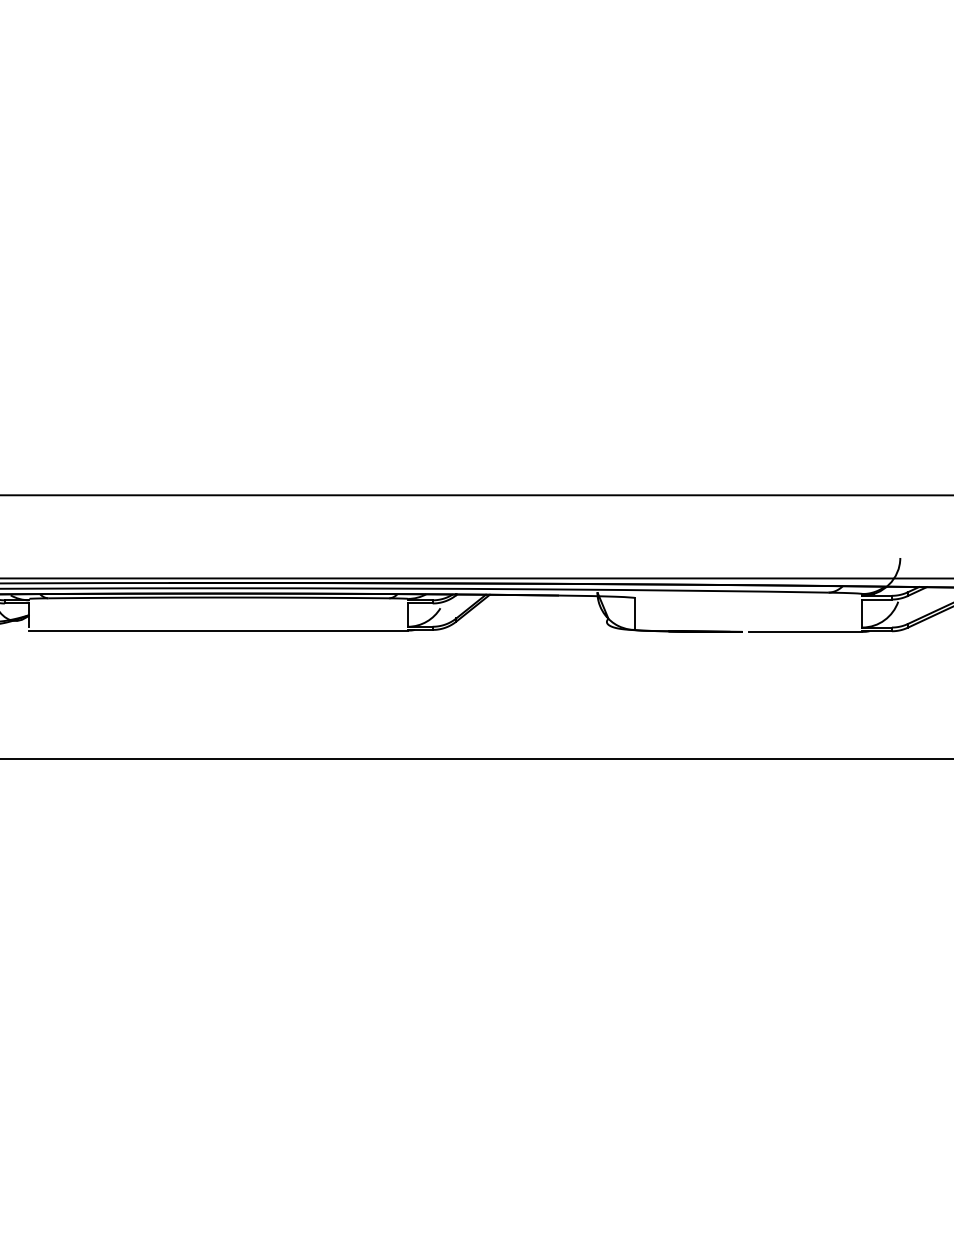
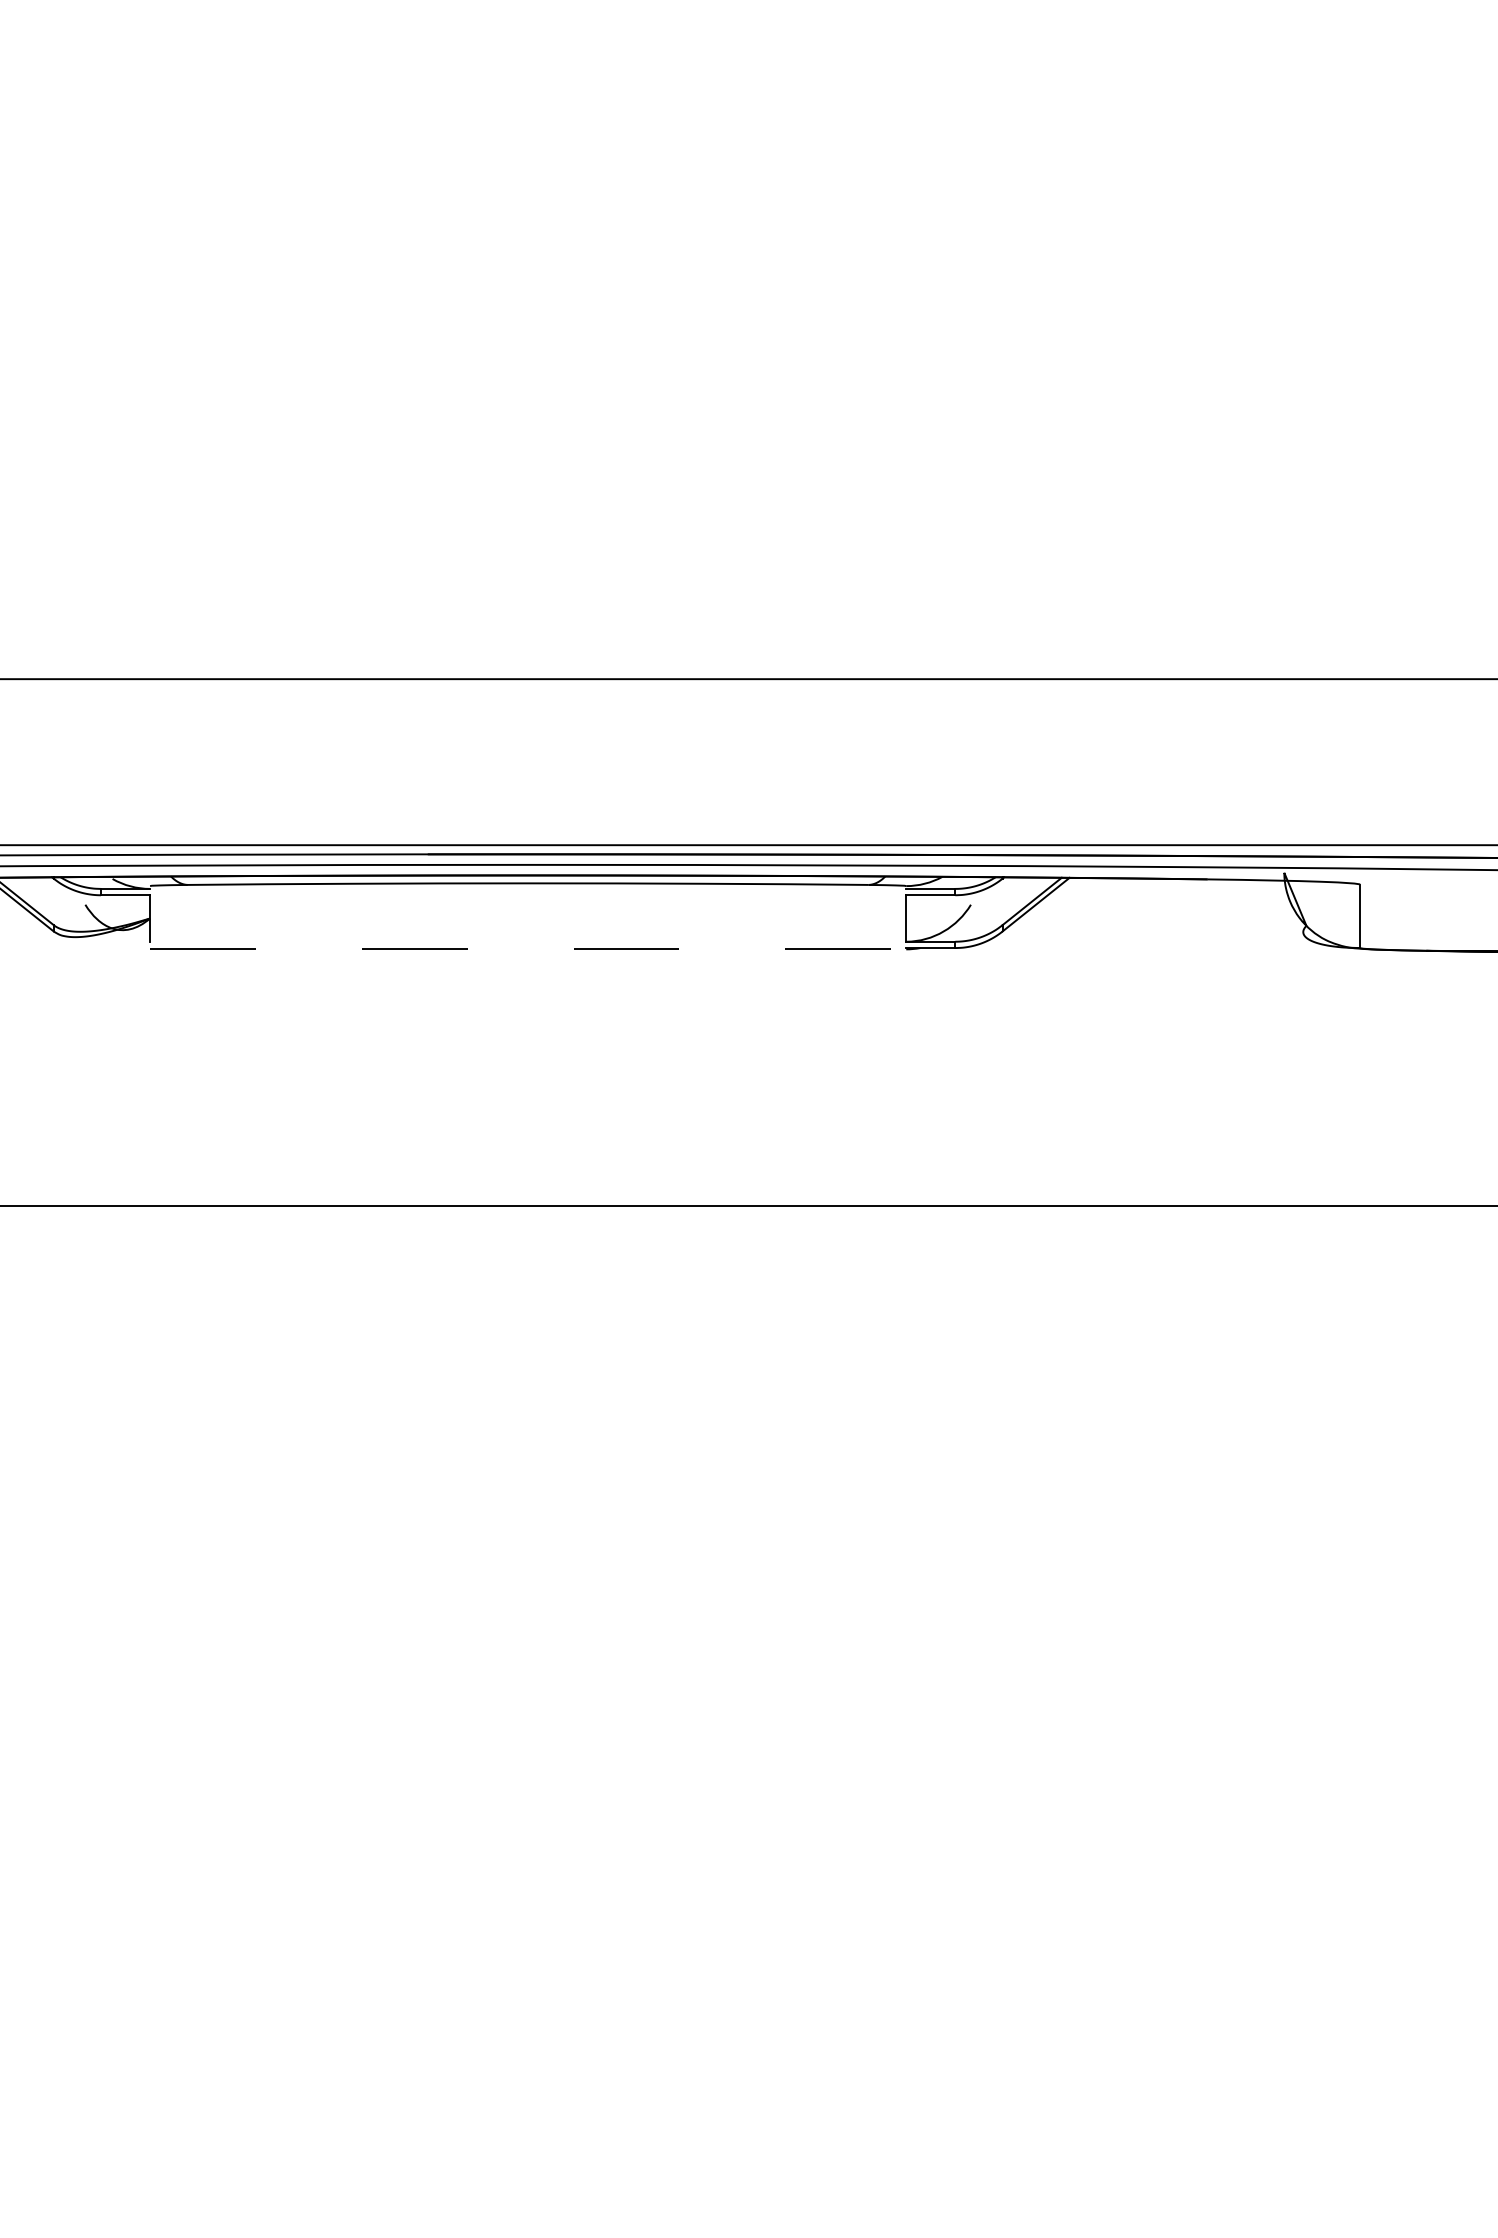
line: (219, 630) -> (529, 949), solid -> dashed

